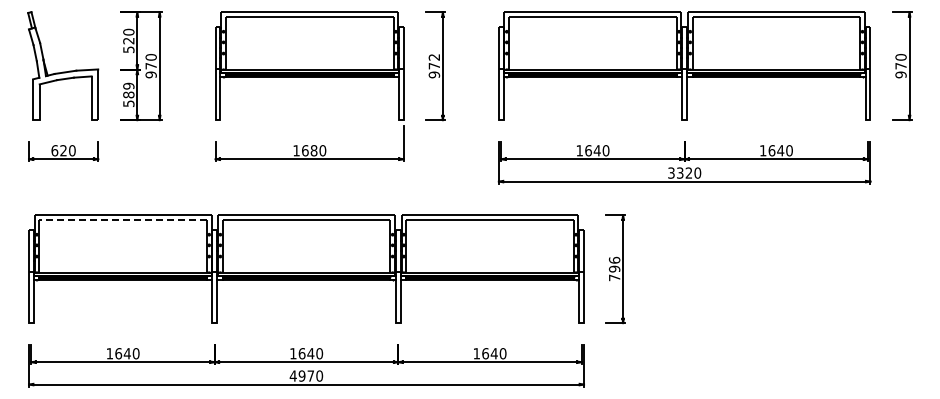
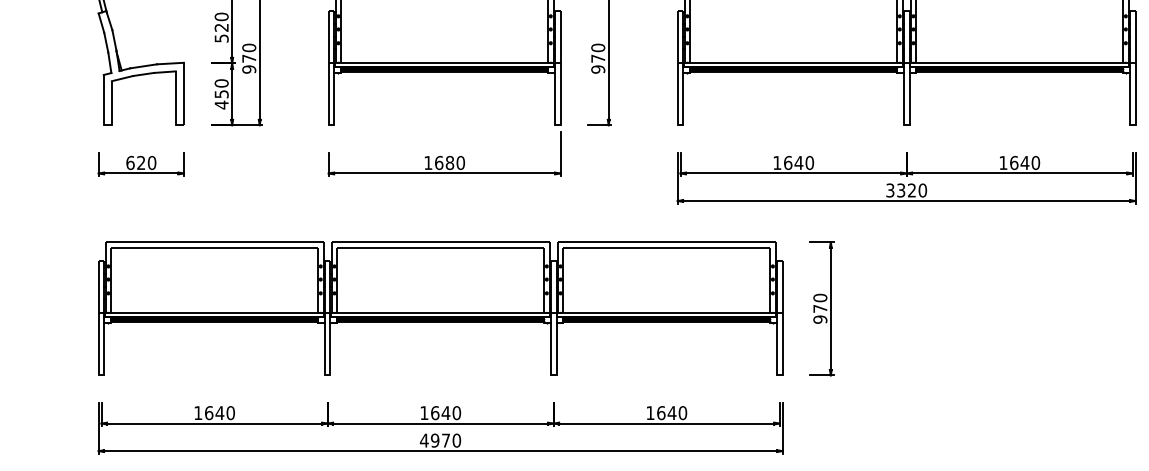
text: (434, 57) -> (598, 48), 972 -> 970
text: (128, 95) -> (221, 94), 589 -> 450
line: (123, 219) -> (215, 247), dashed -> solid
text: (614, 268) -> (820, 308), 796 -> 970

